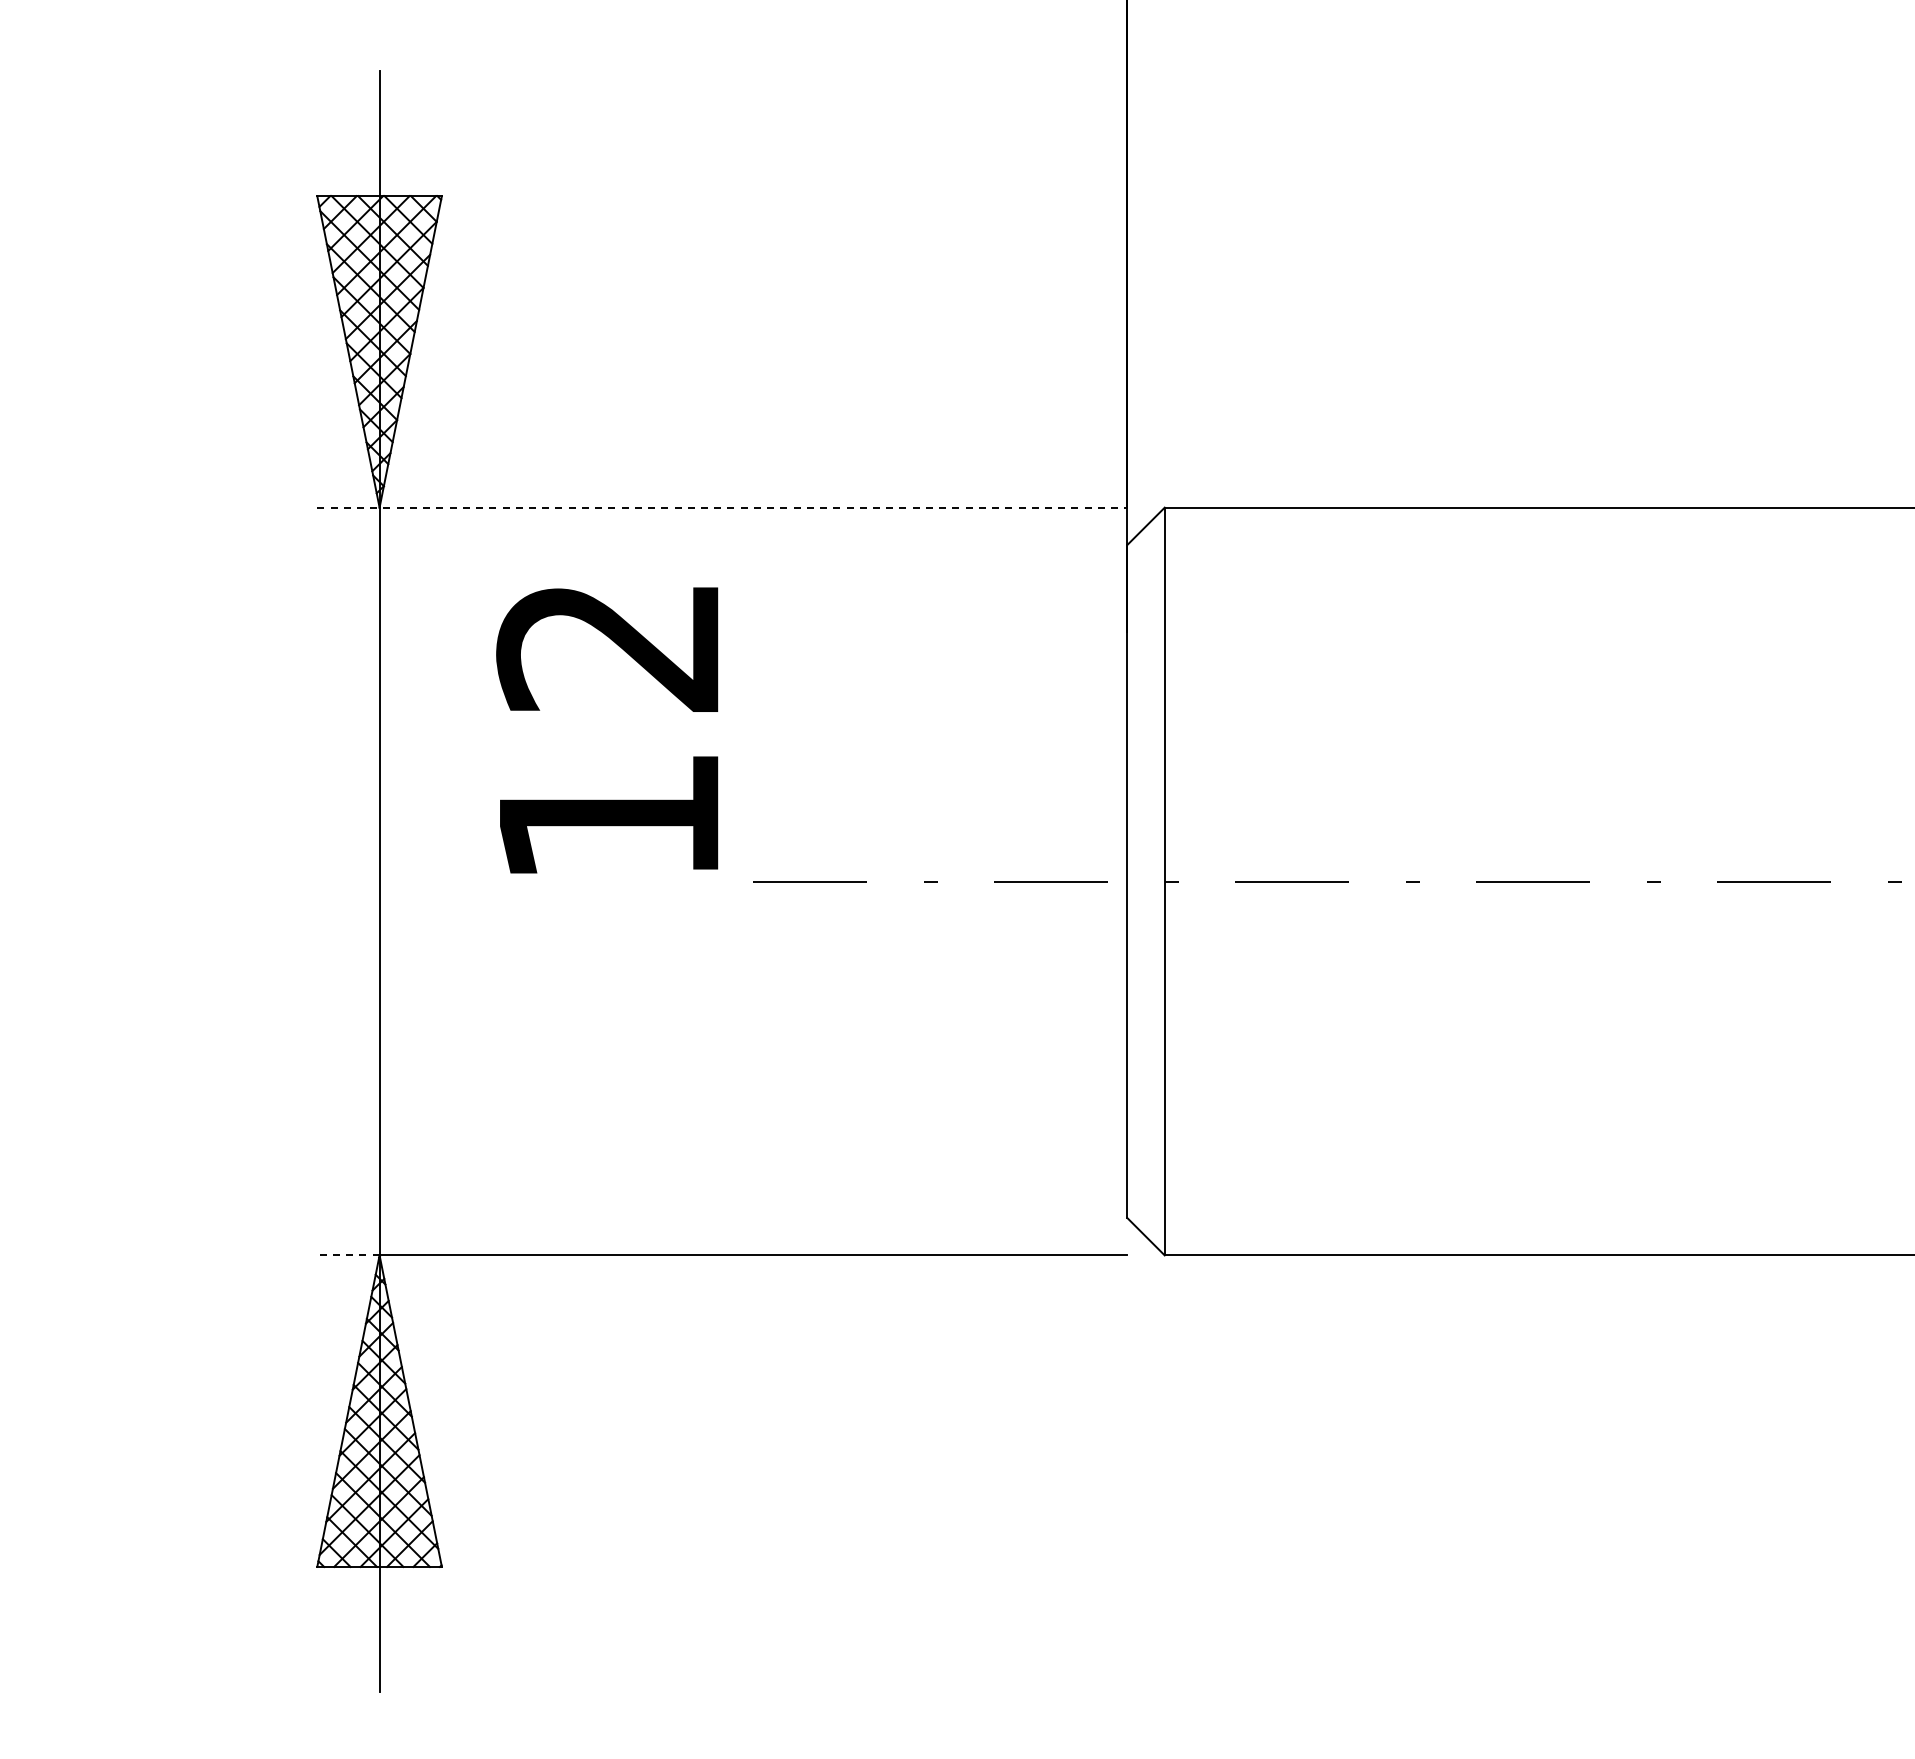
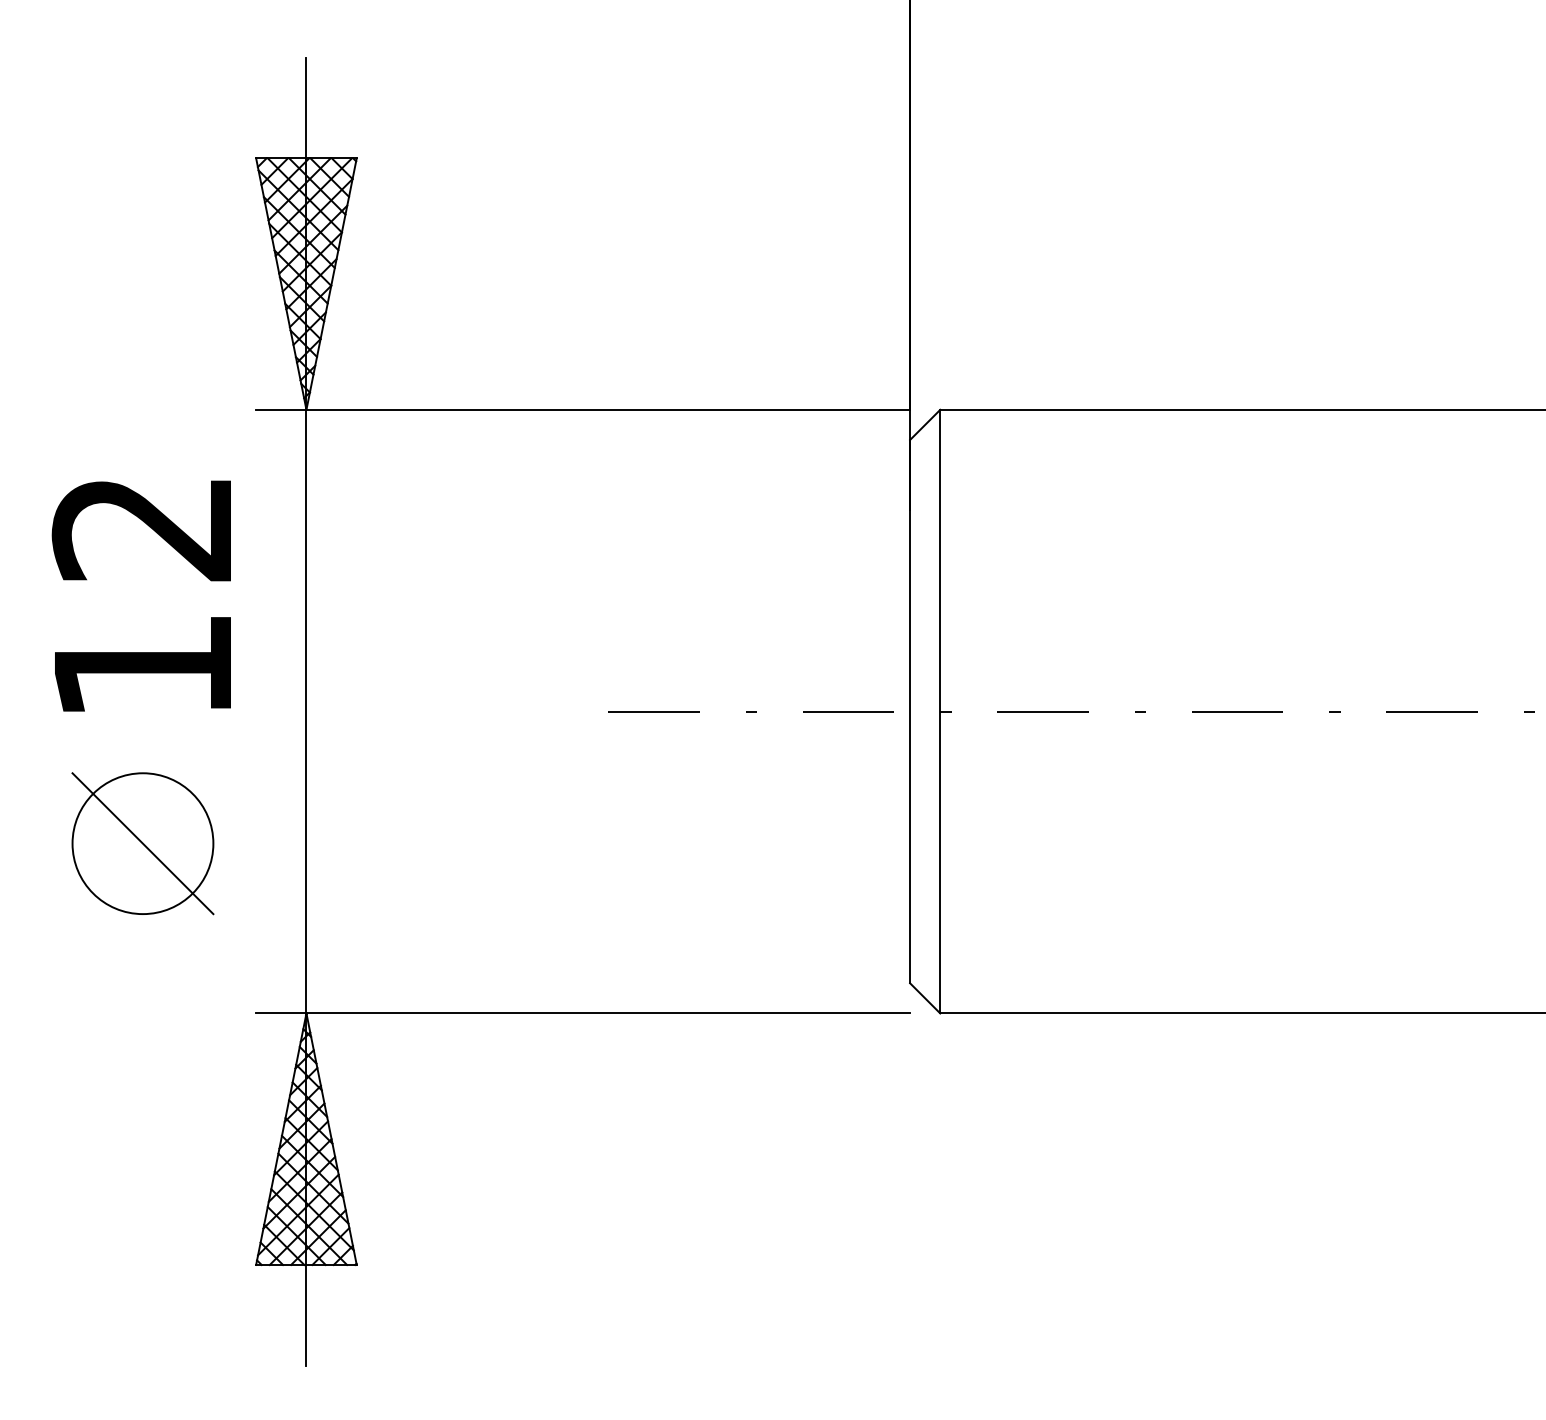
line: (722, 507) -> (583, 409), dashed -> solid
text: (607, 730) -> (141, 596), moved
part: (176, 1044) -> (142, 843), added
line: (347, 1255) -> (280, 1013), dashed -> solid

